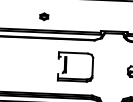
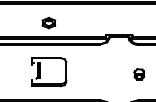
part: (44, 17) -> (48, 23), size x1.6
part: (66, 67) -> (40, 72), moved

